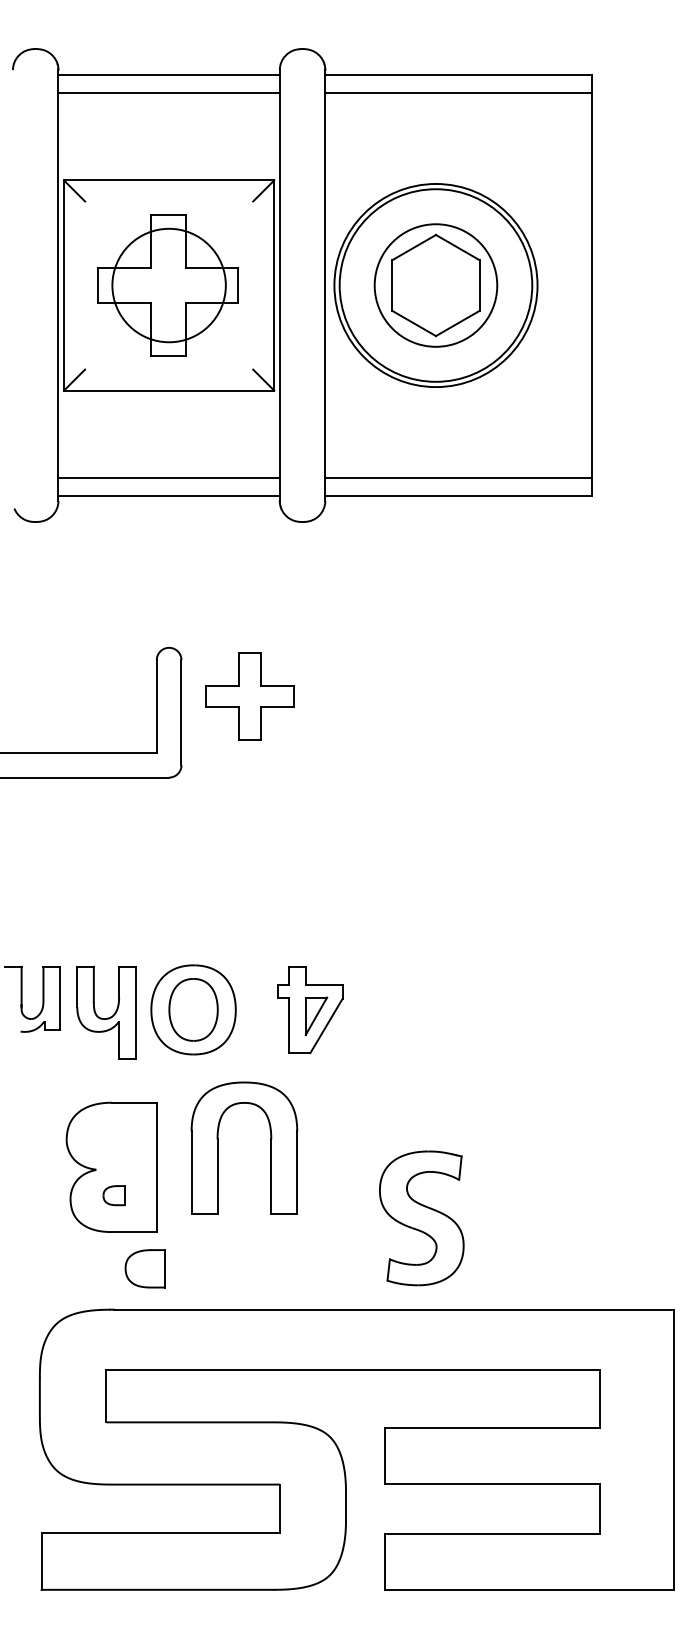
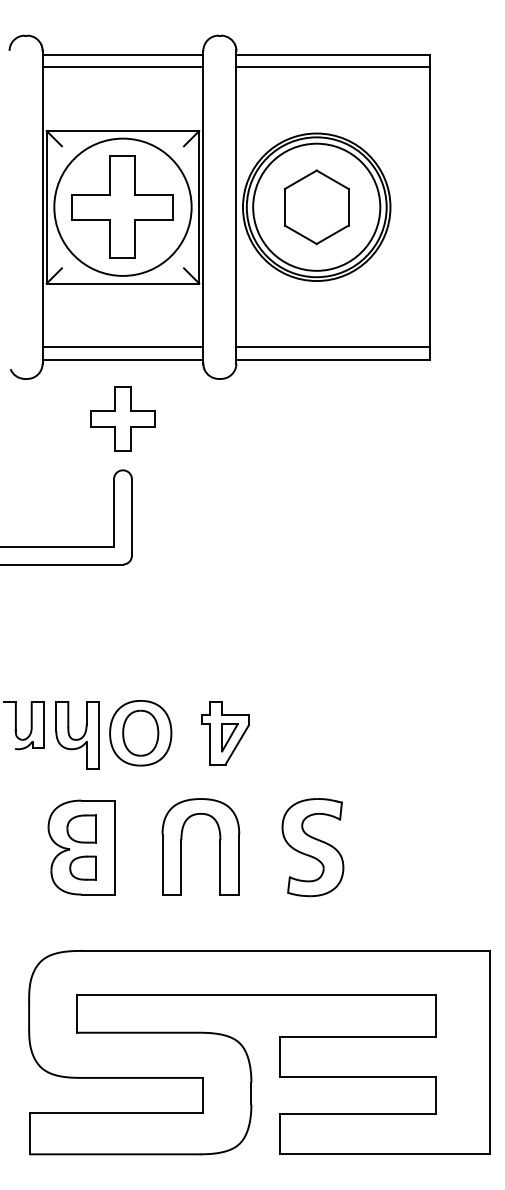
circle: (168, 285) -> (122, 207), size x1.67
circle: (435, 285) -> (316, 207), size x1.43
part: (249, 696) -> (122, 419), moved
part: (218, 1147) -> (182, 846), moved
part: (113, 1195) -> (82, 868), size x1.67
part: (421, 1218) -> (312, 847), moved
part: (144, 1268) -> (81, 828), moved

